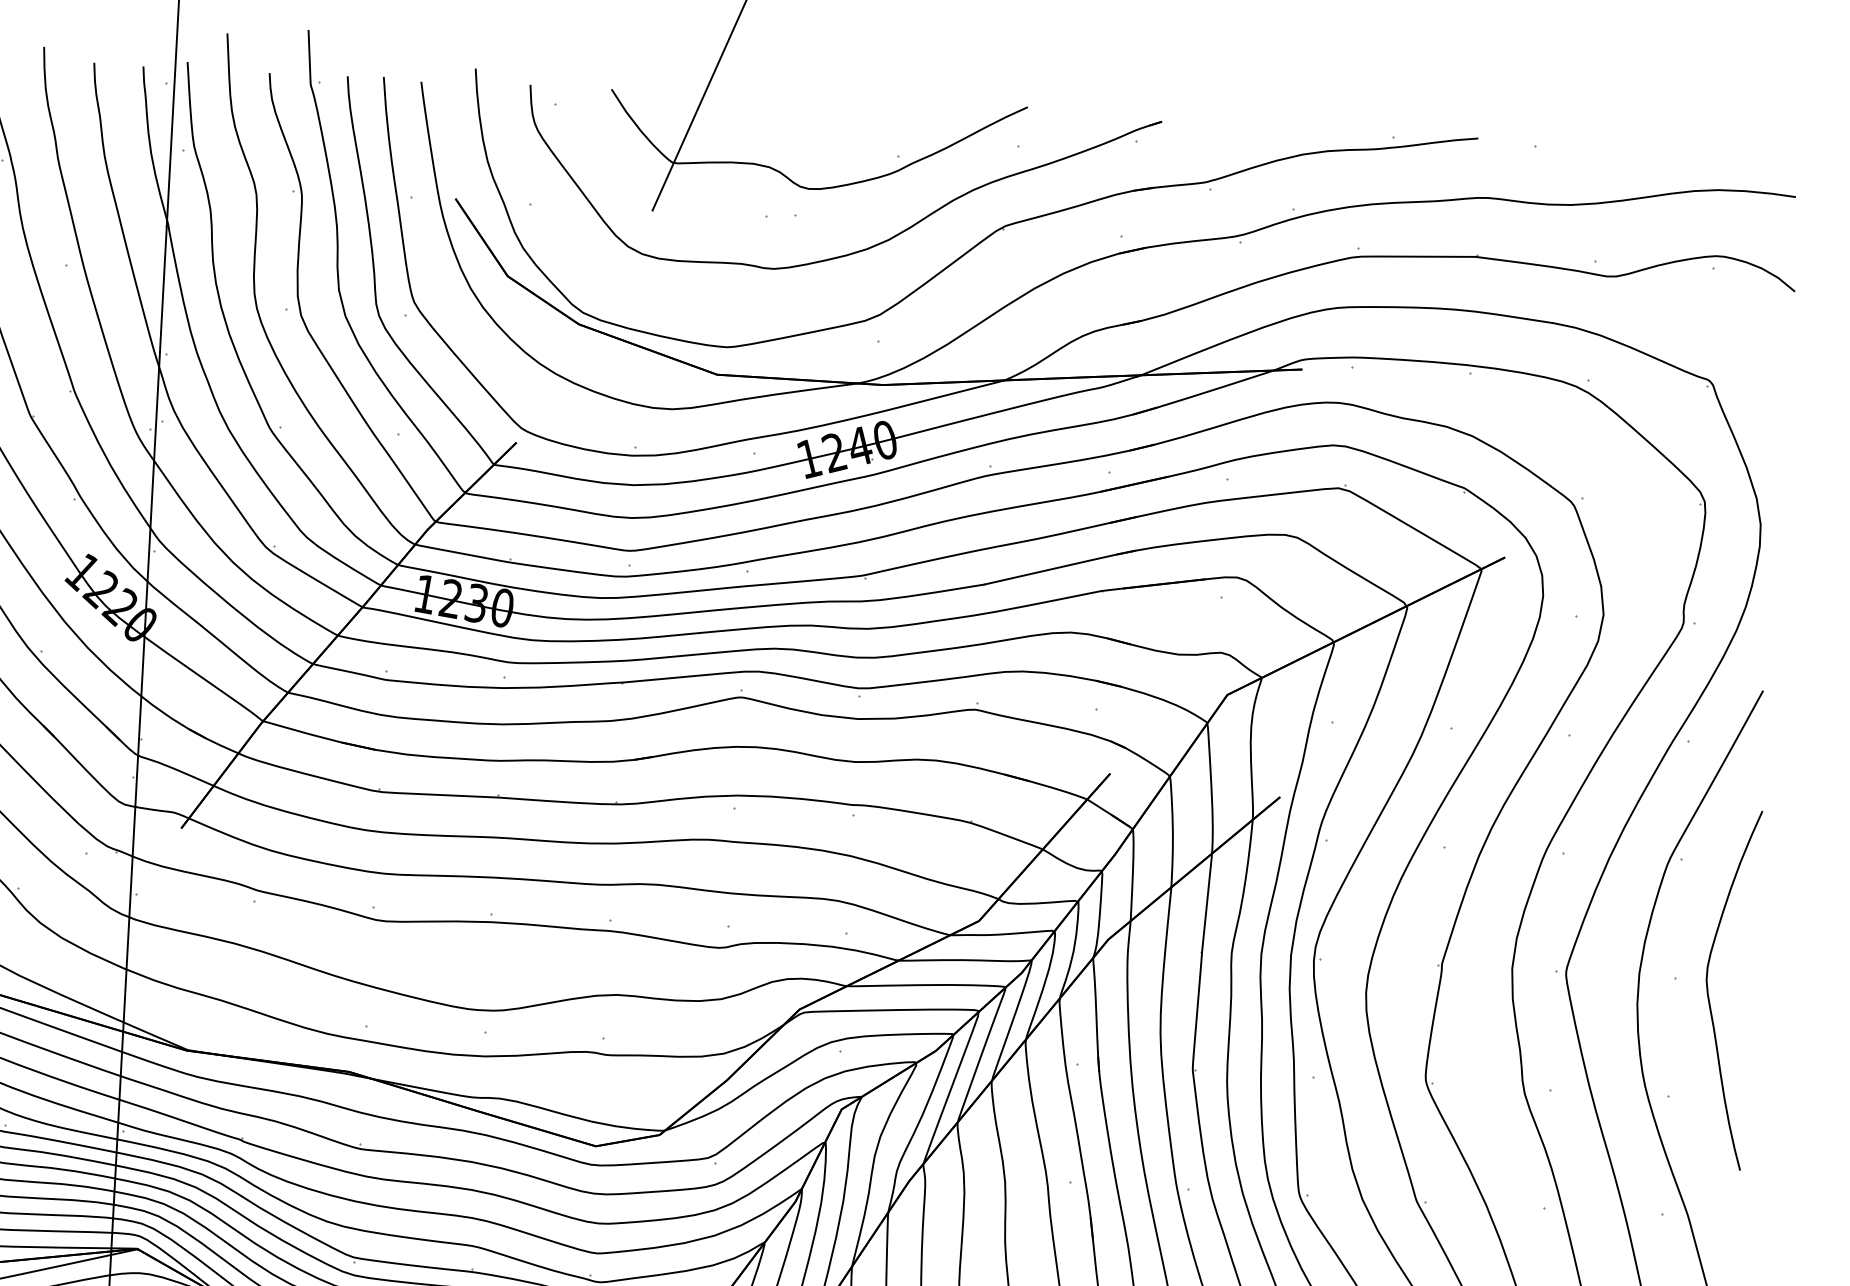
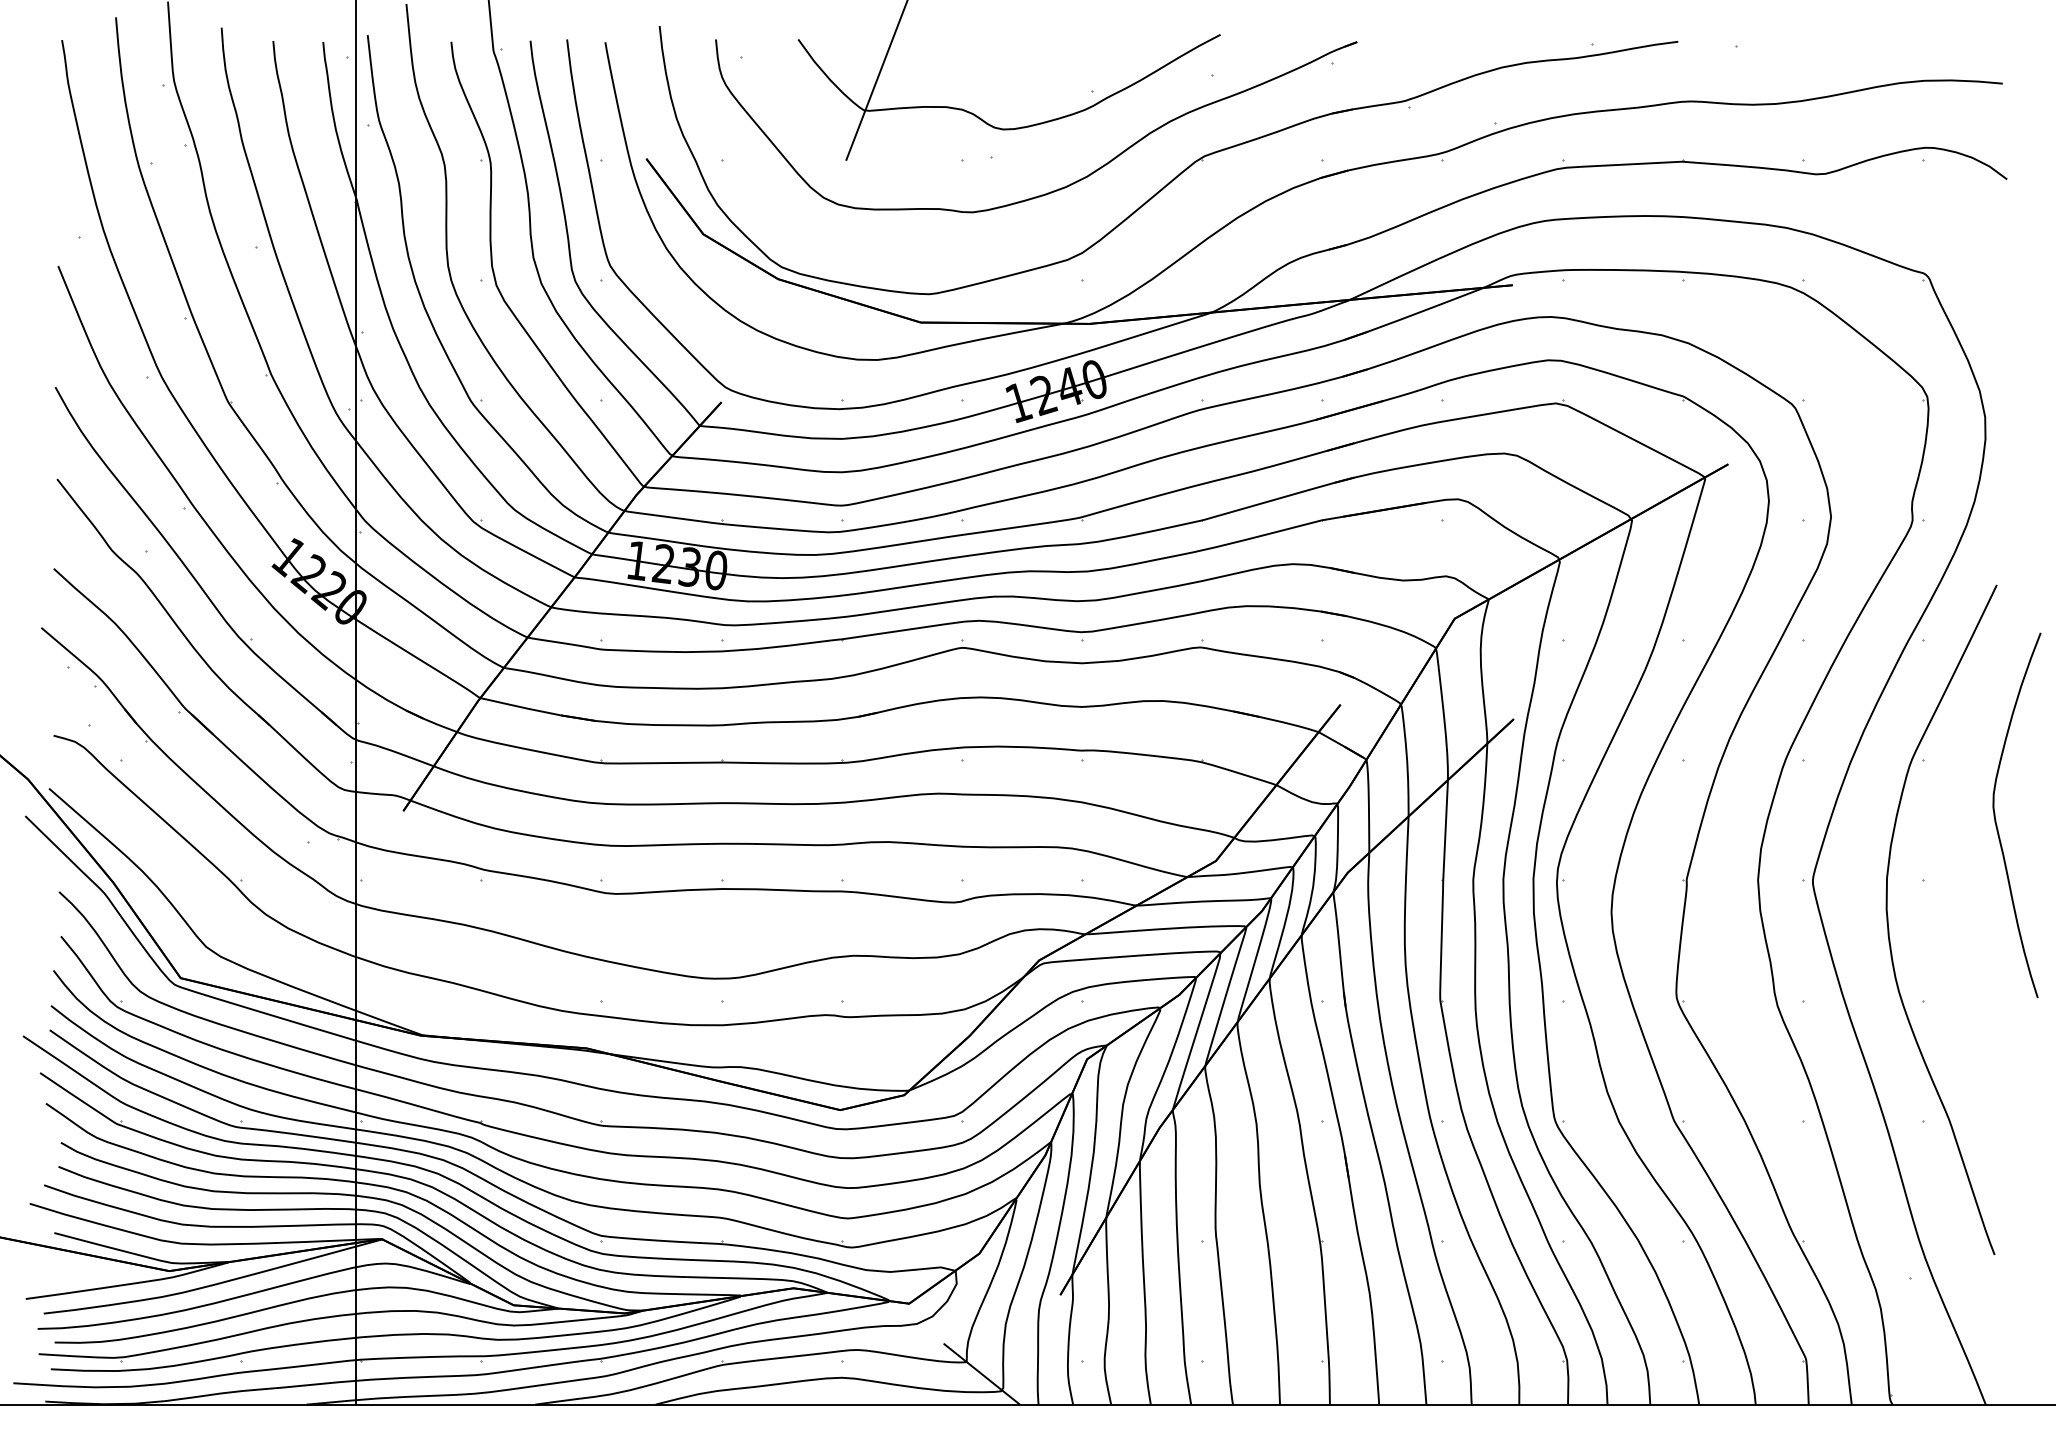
curve: (1708, 993) -> (1996, 820), moved

